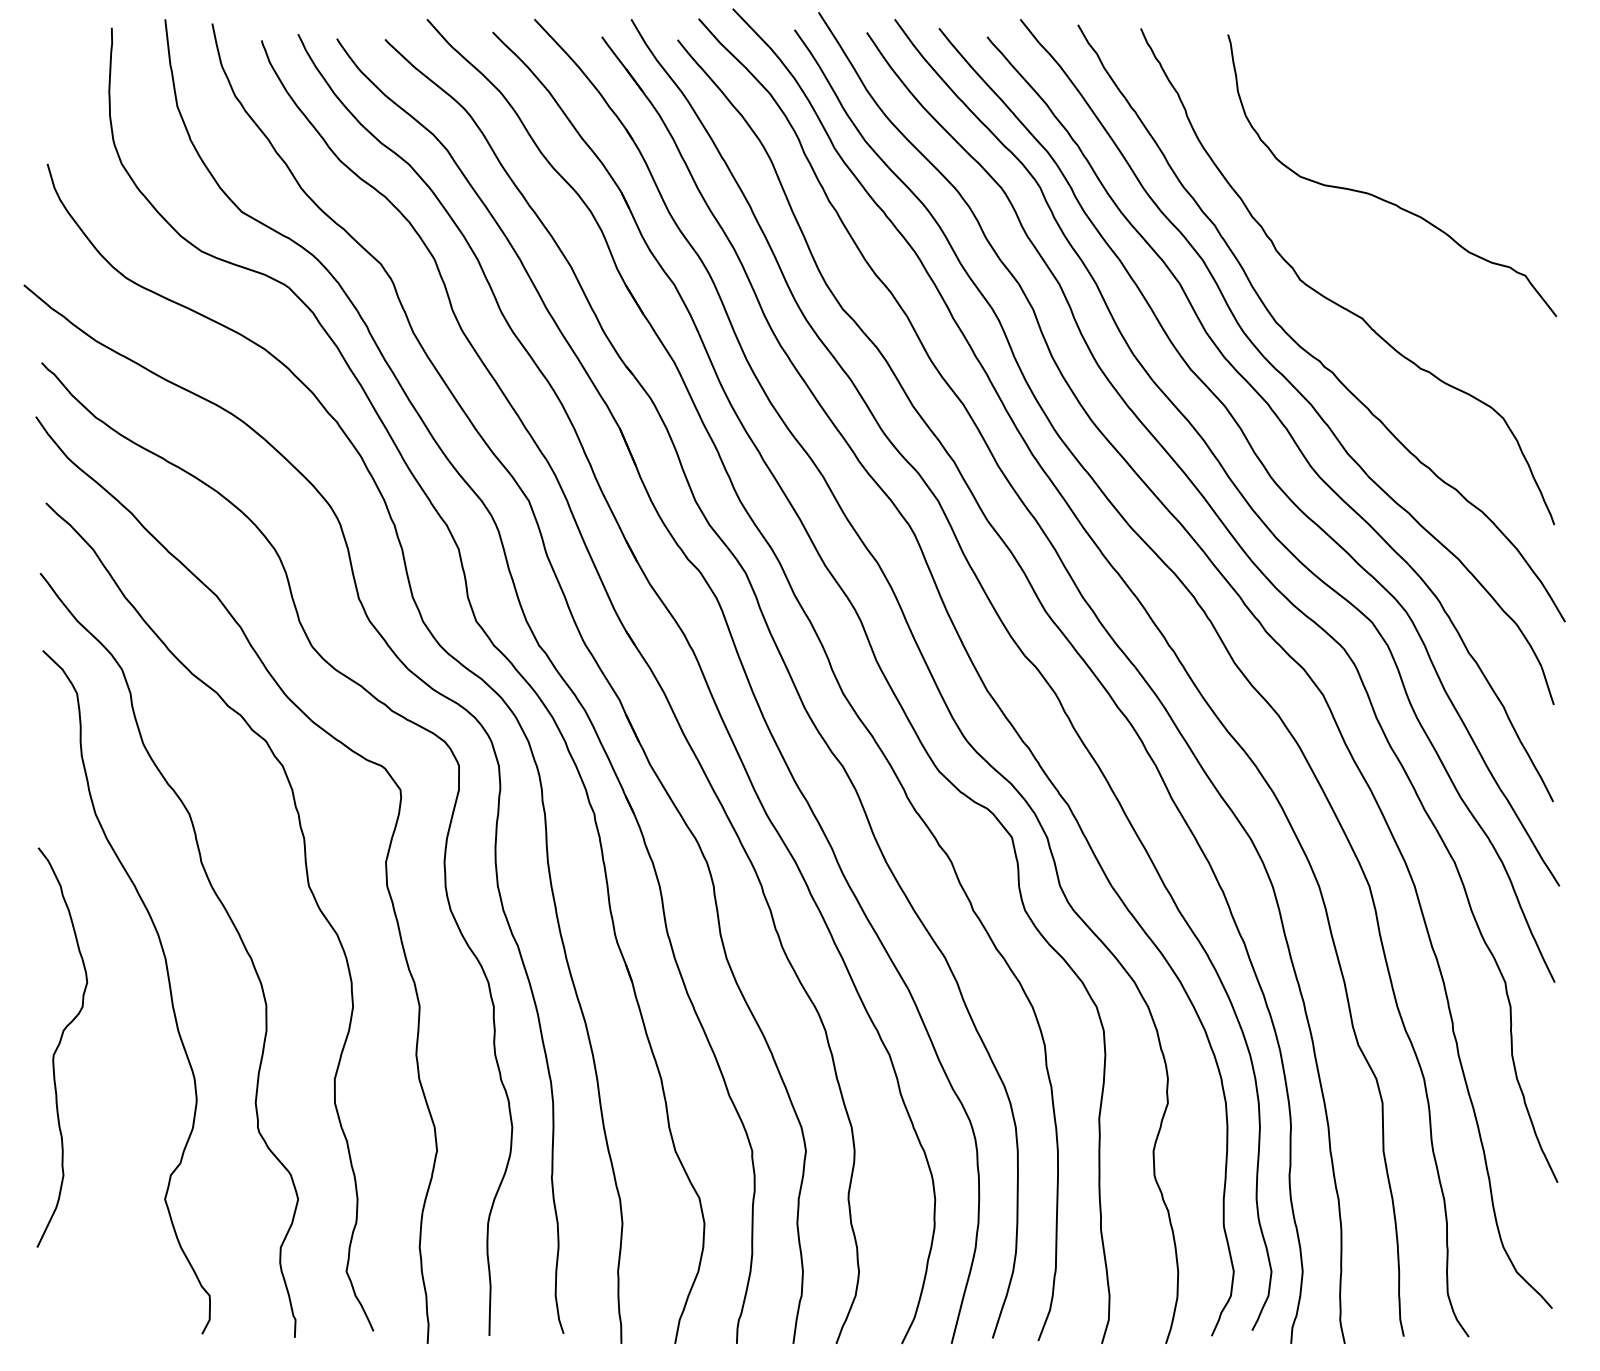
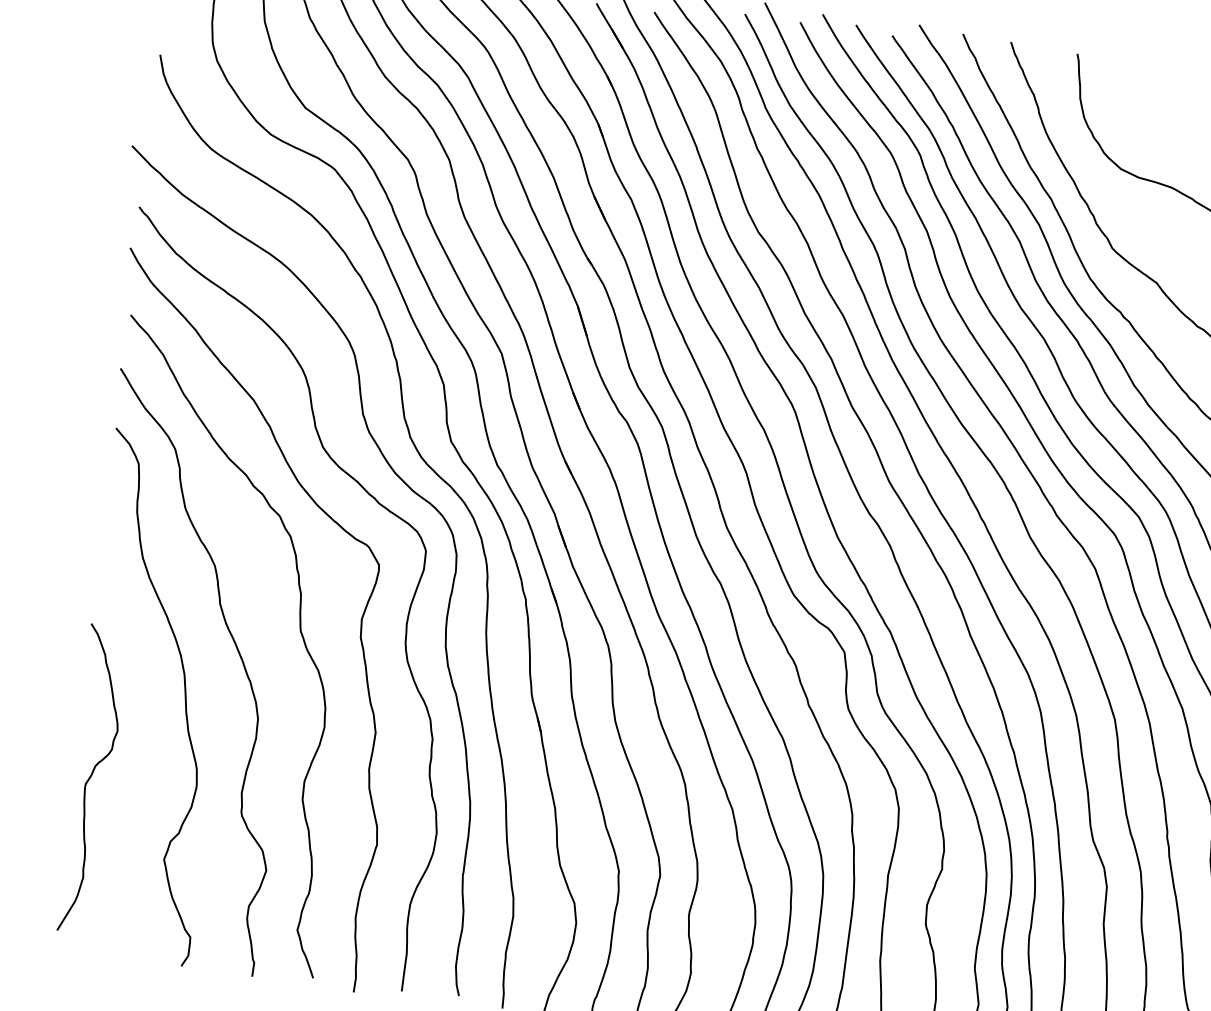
curve: (59, 1046) -> (90, 777), moved

